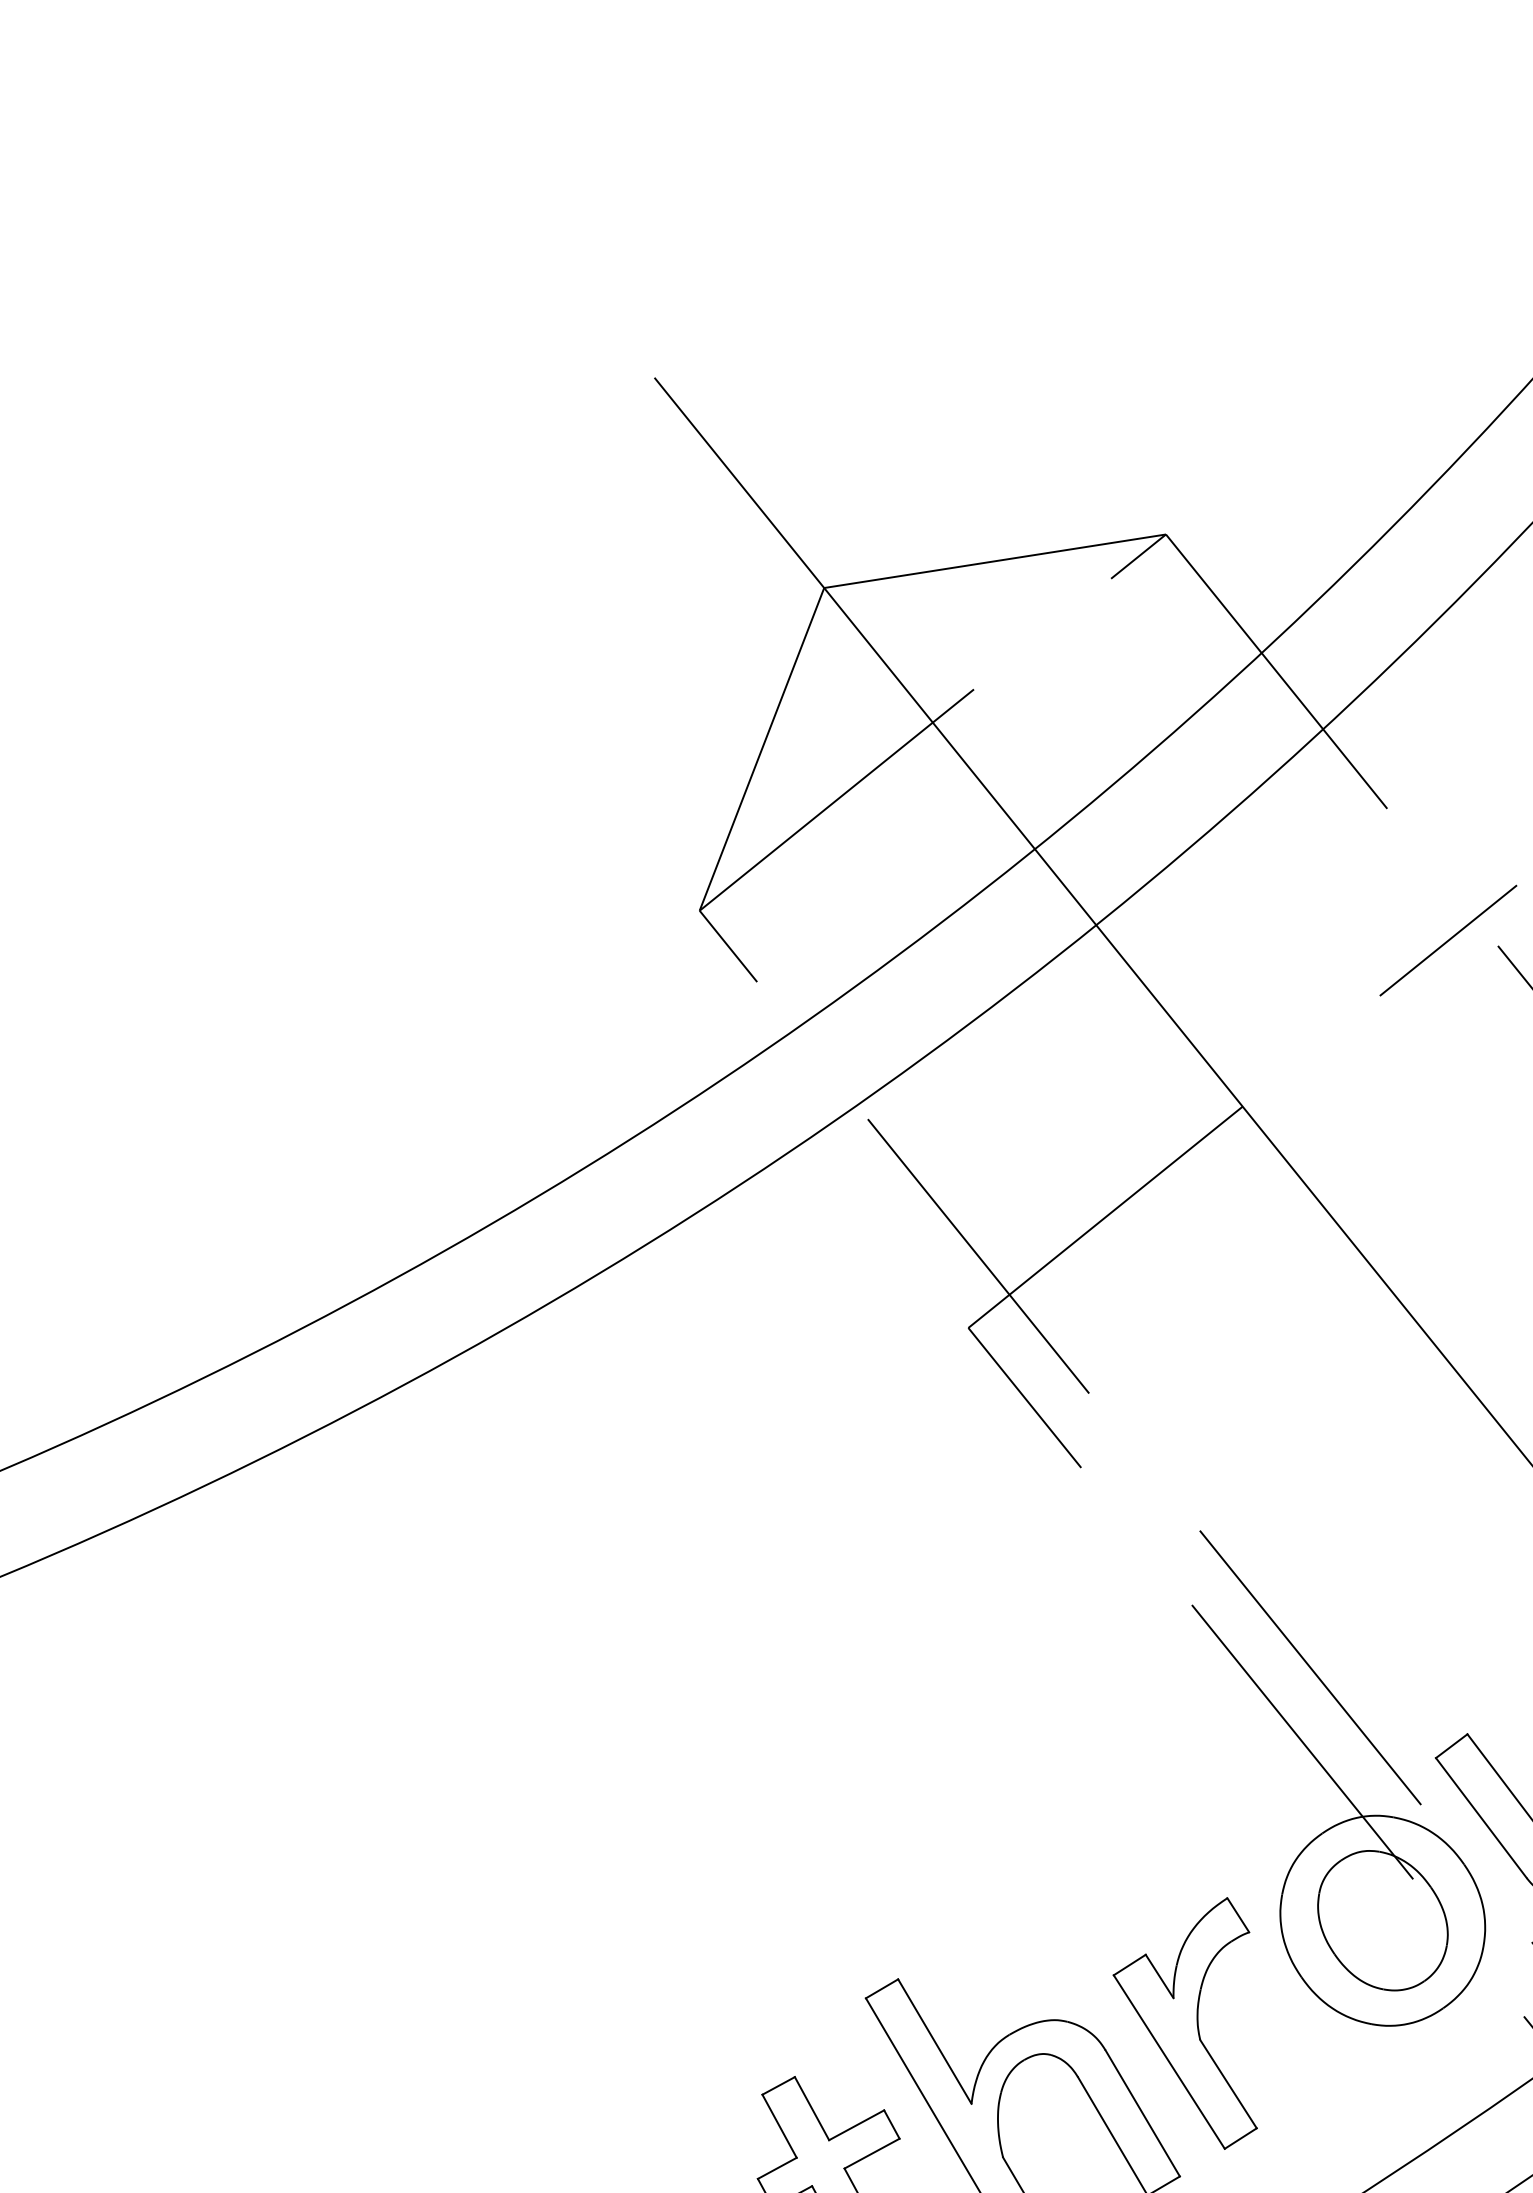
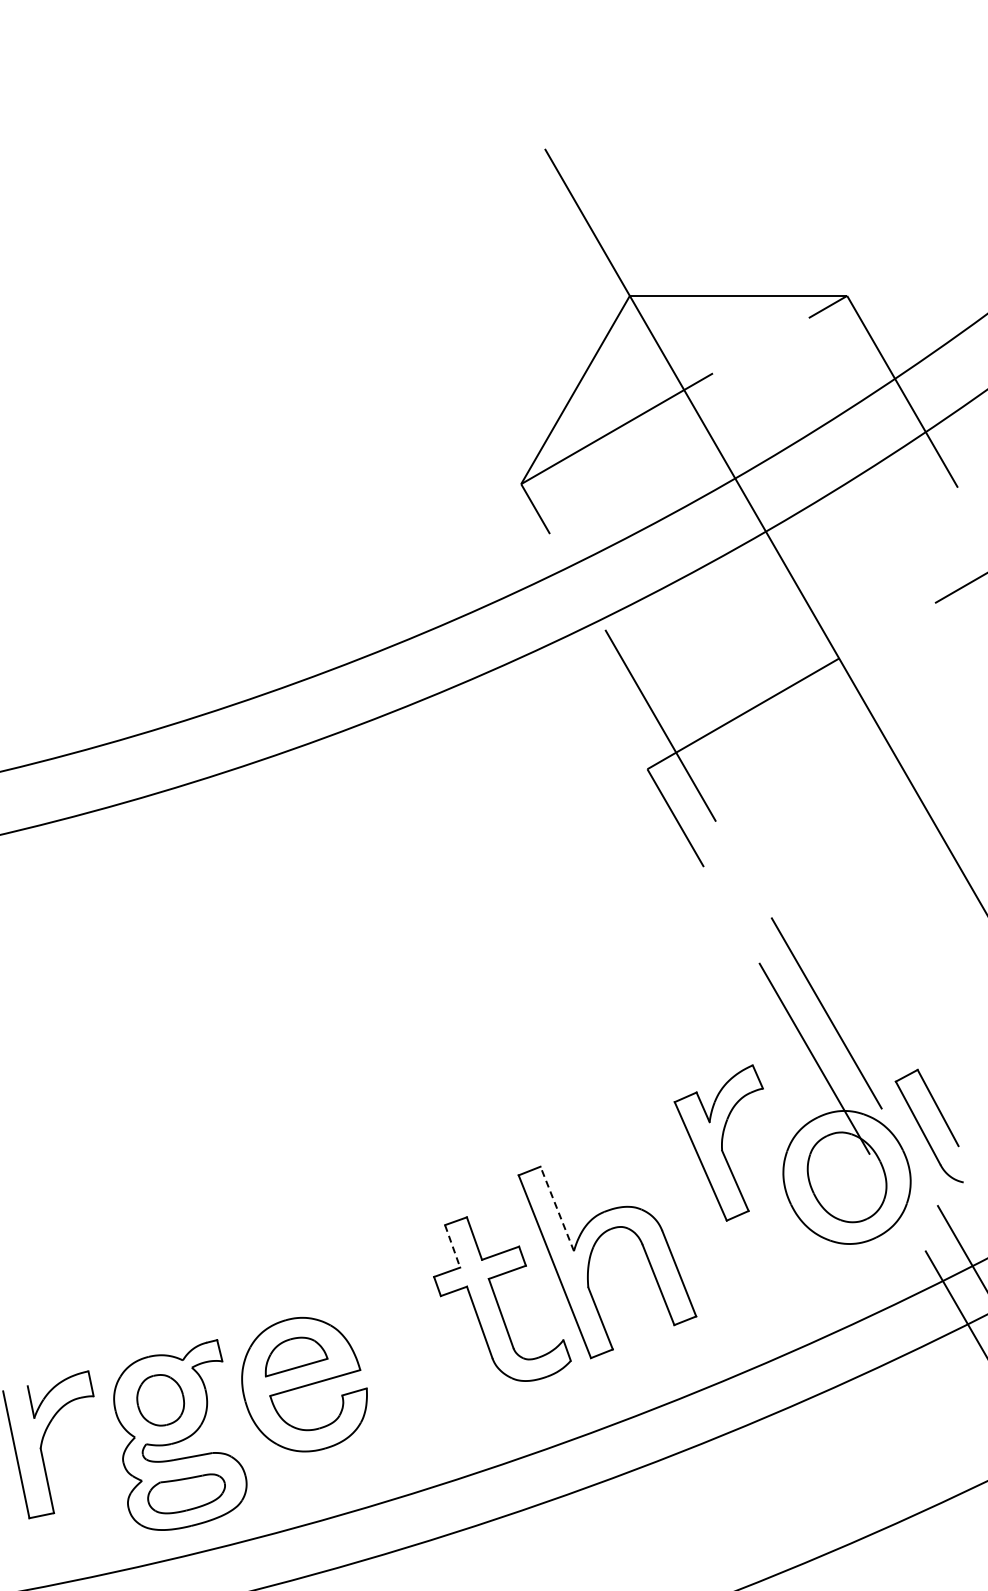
part: (1192, 2027) -> (718, 1142), moved
line: (935, 2040) -> (557, 1208), solid -> dashed
line: (779, 2126) -> (452, 1246), solid -> dashed

